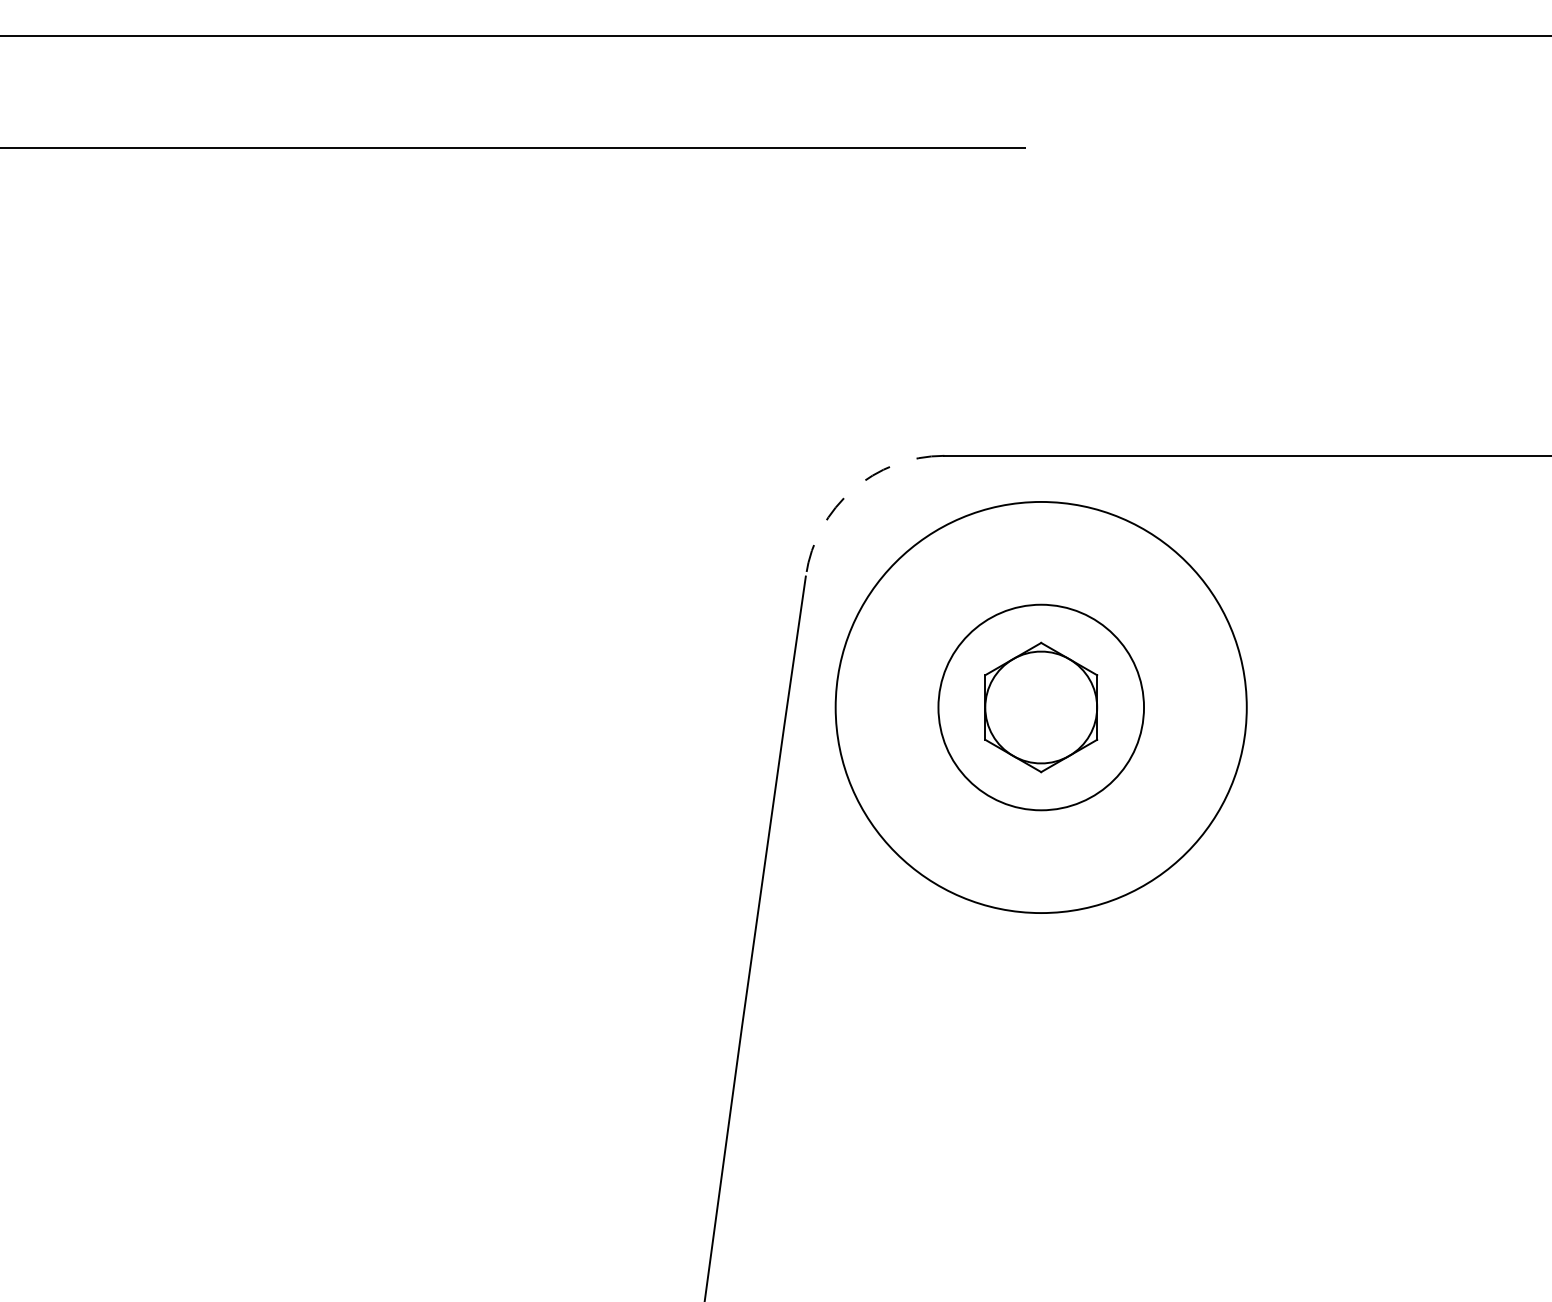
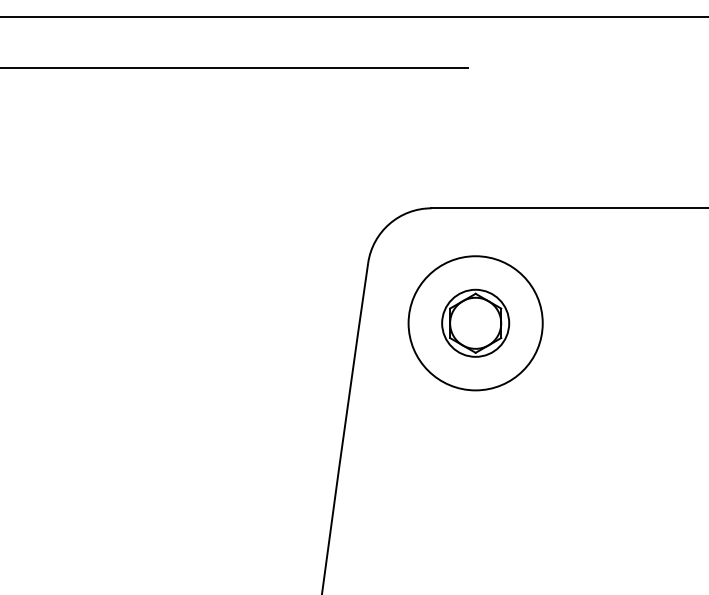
arc: (852, 489) -> (389, 223), dashed -> solid
circle: (1040, 705) -> (475, 322), size x0.71
circle: (1040, 707) -> (475, 323), size x0.71

